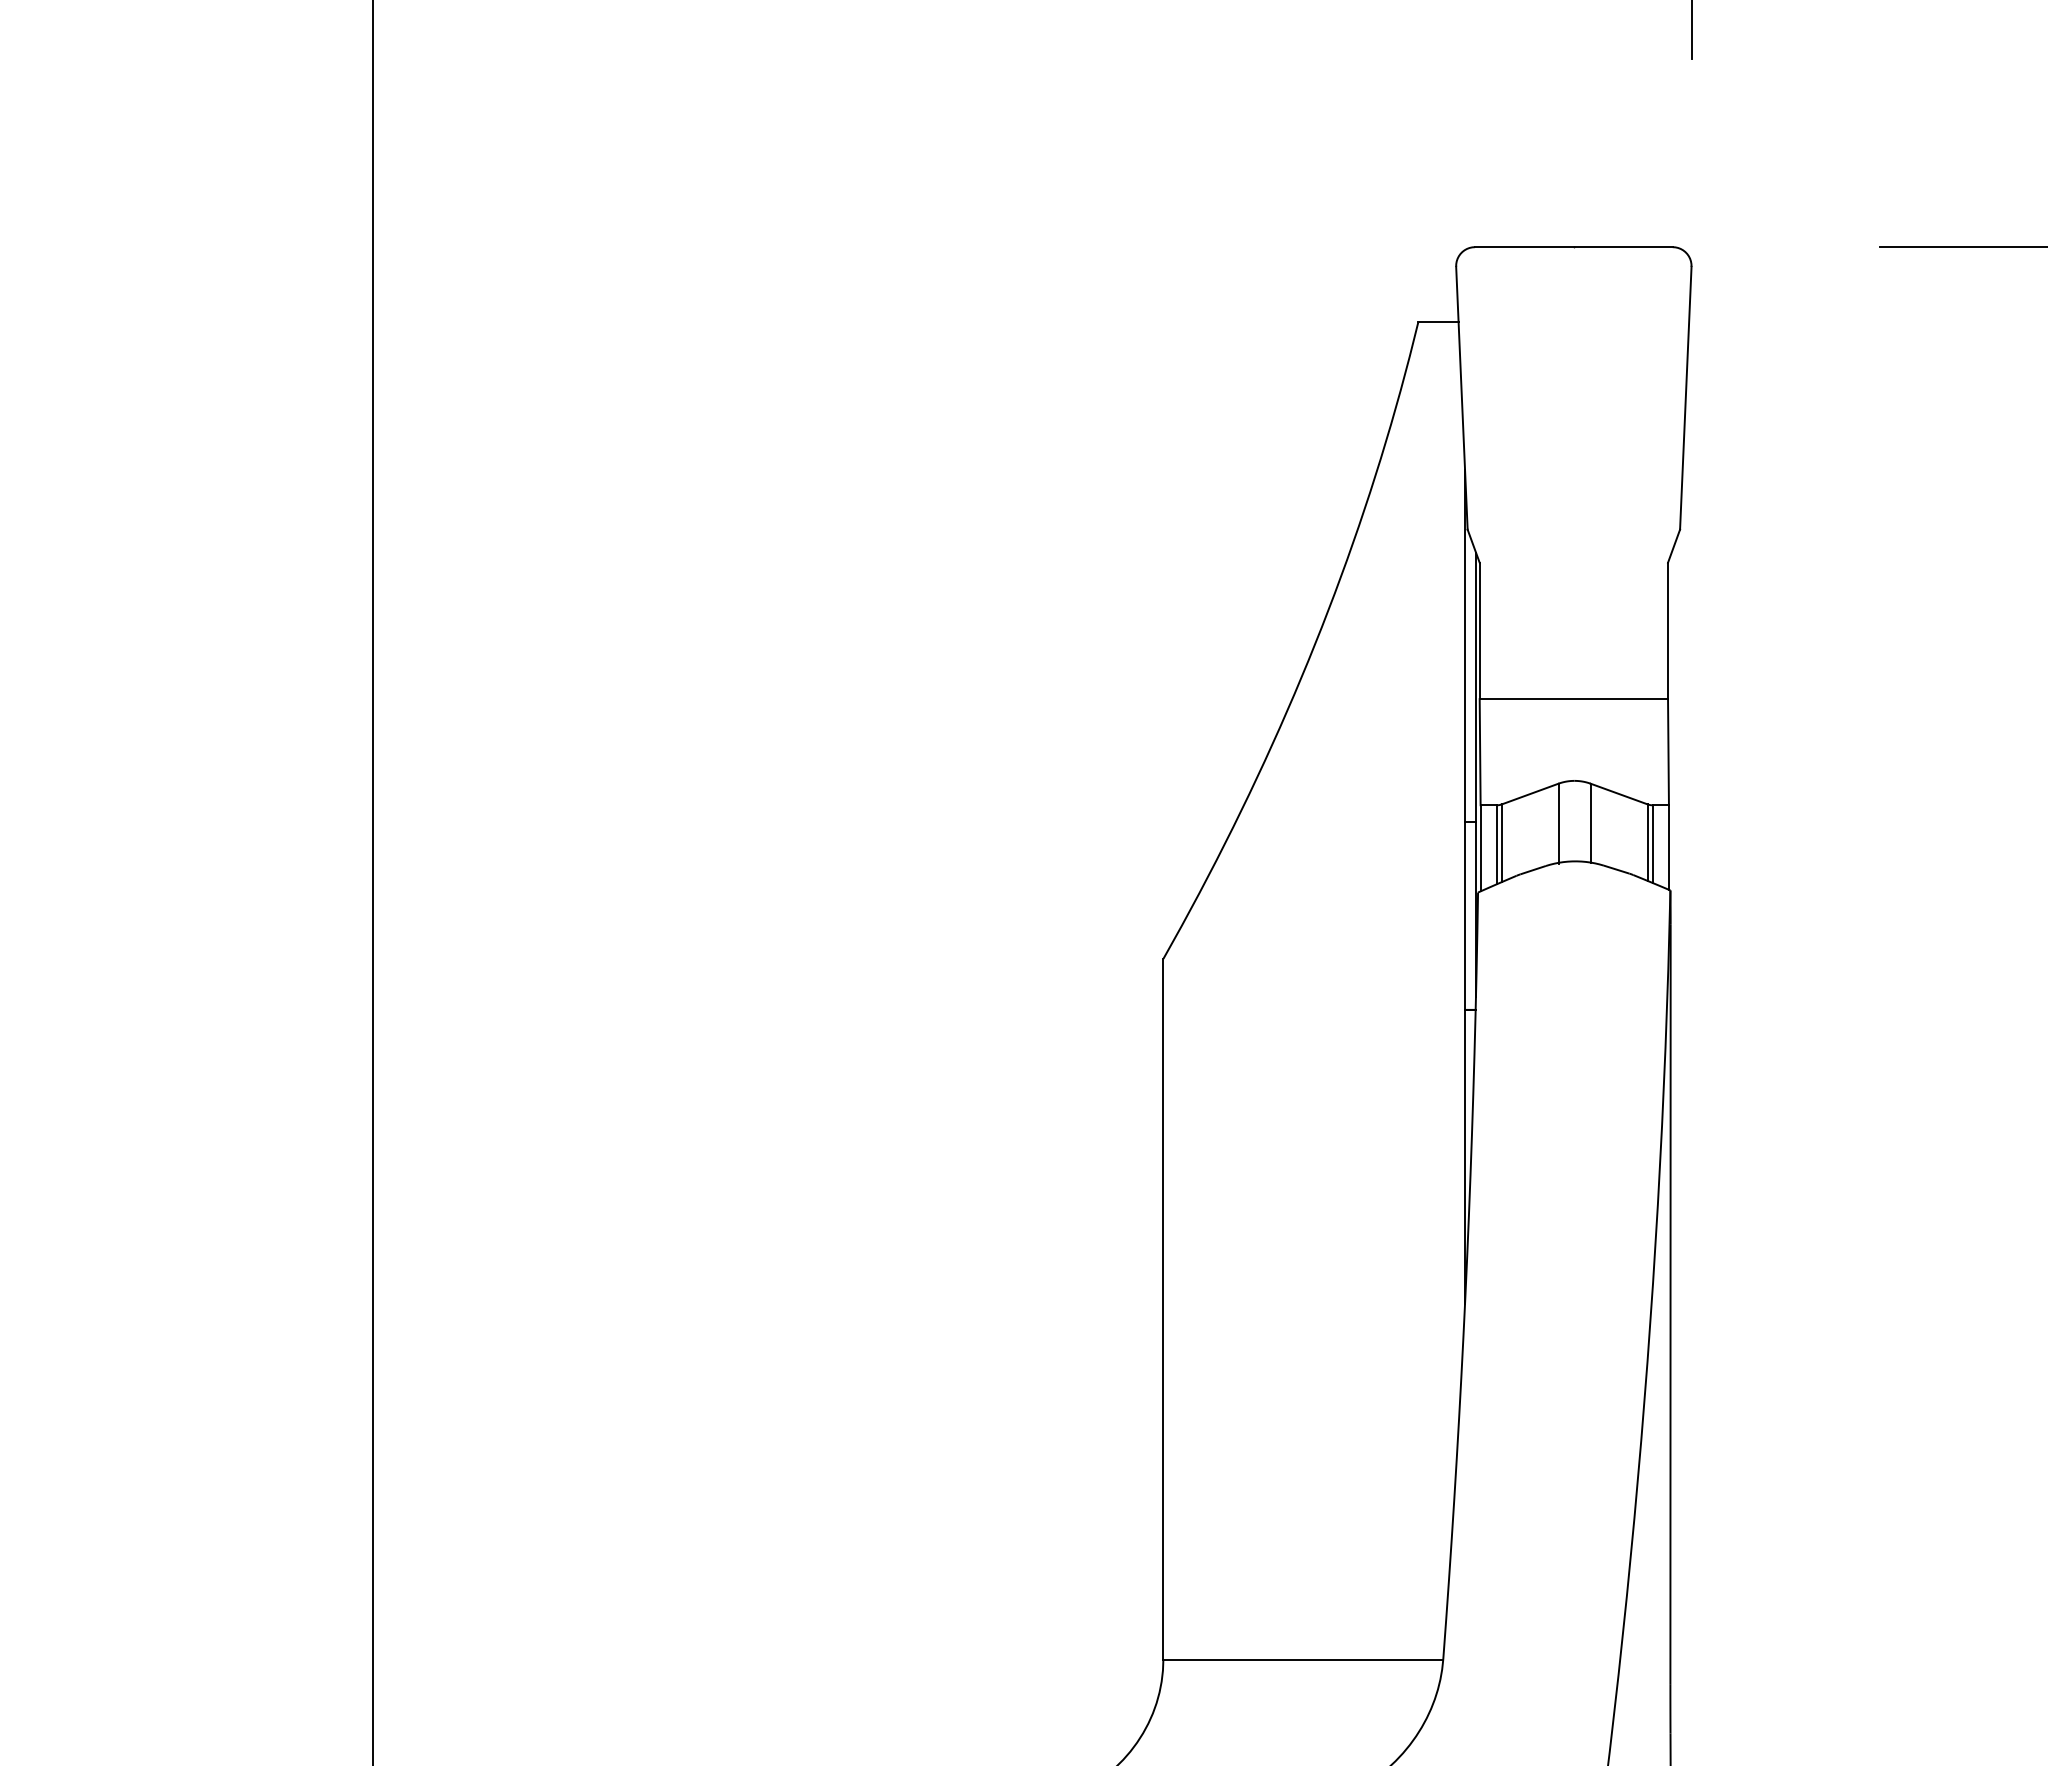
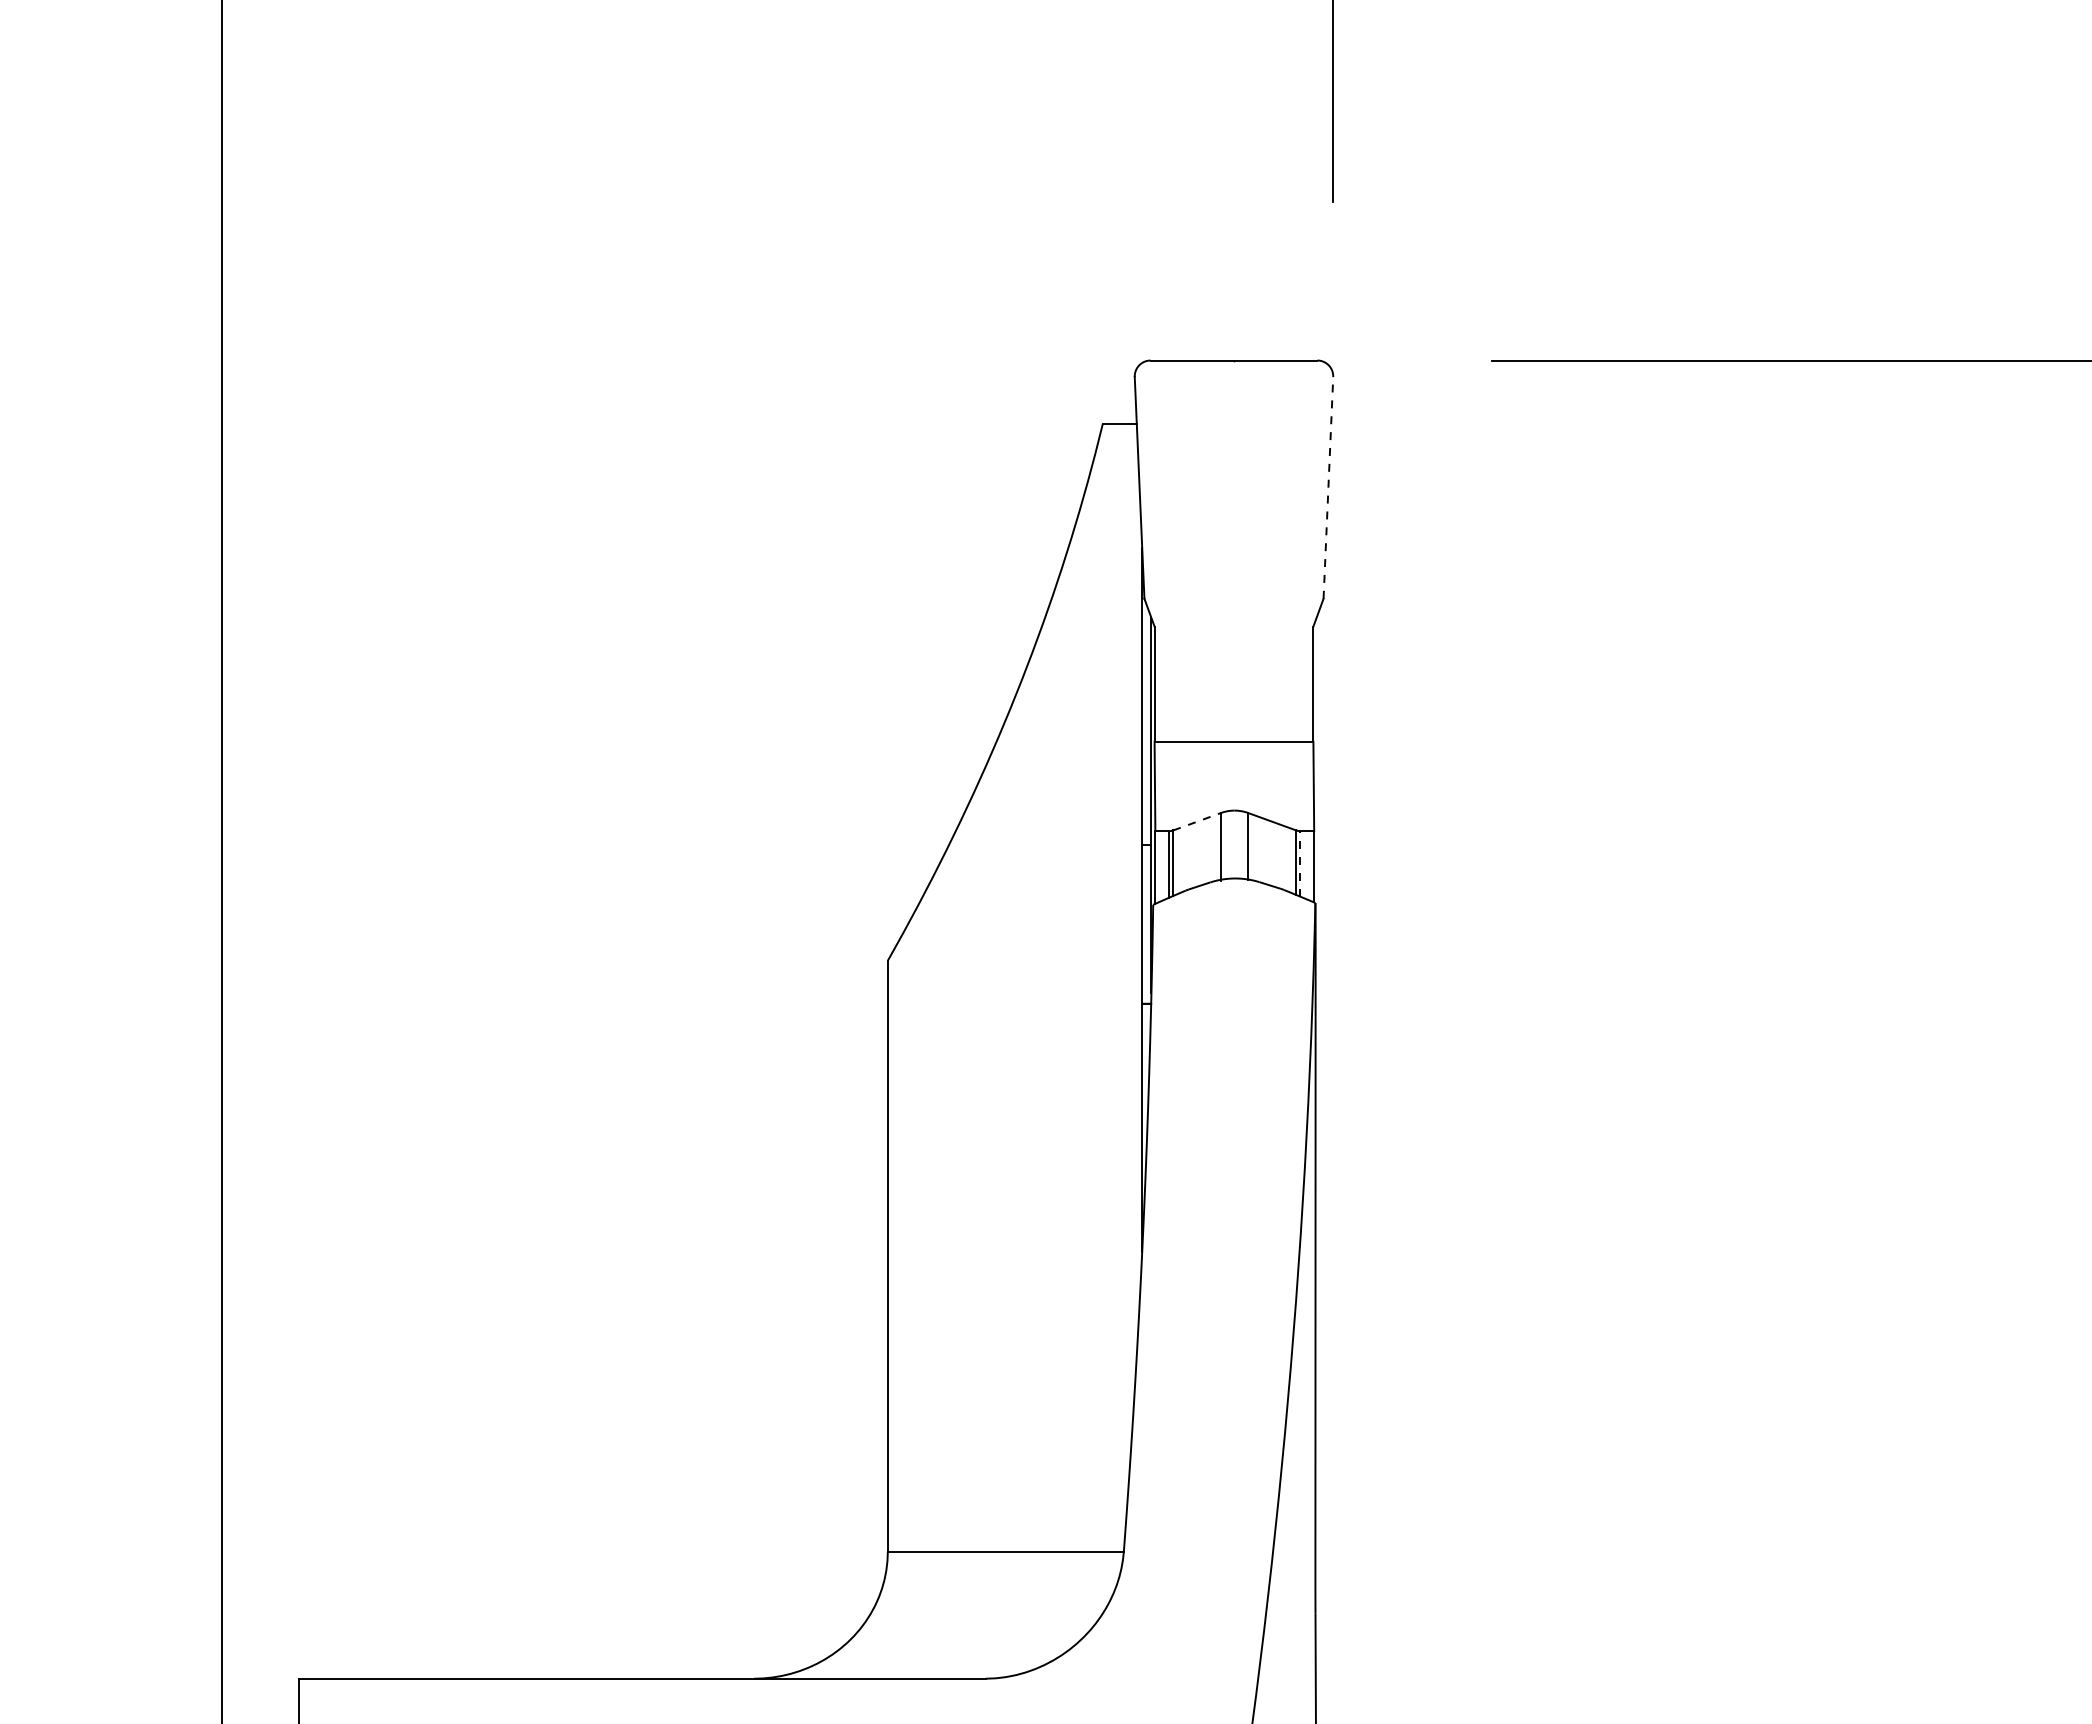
line: (1685, 397) -> (1328, 487), solid -> dashed
line: (1530, 793) -> (1197, 821), solid -> dashed
line: (1652, 843) -> (1300, 863), solid -> dashed

